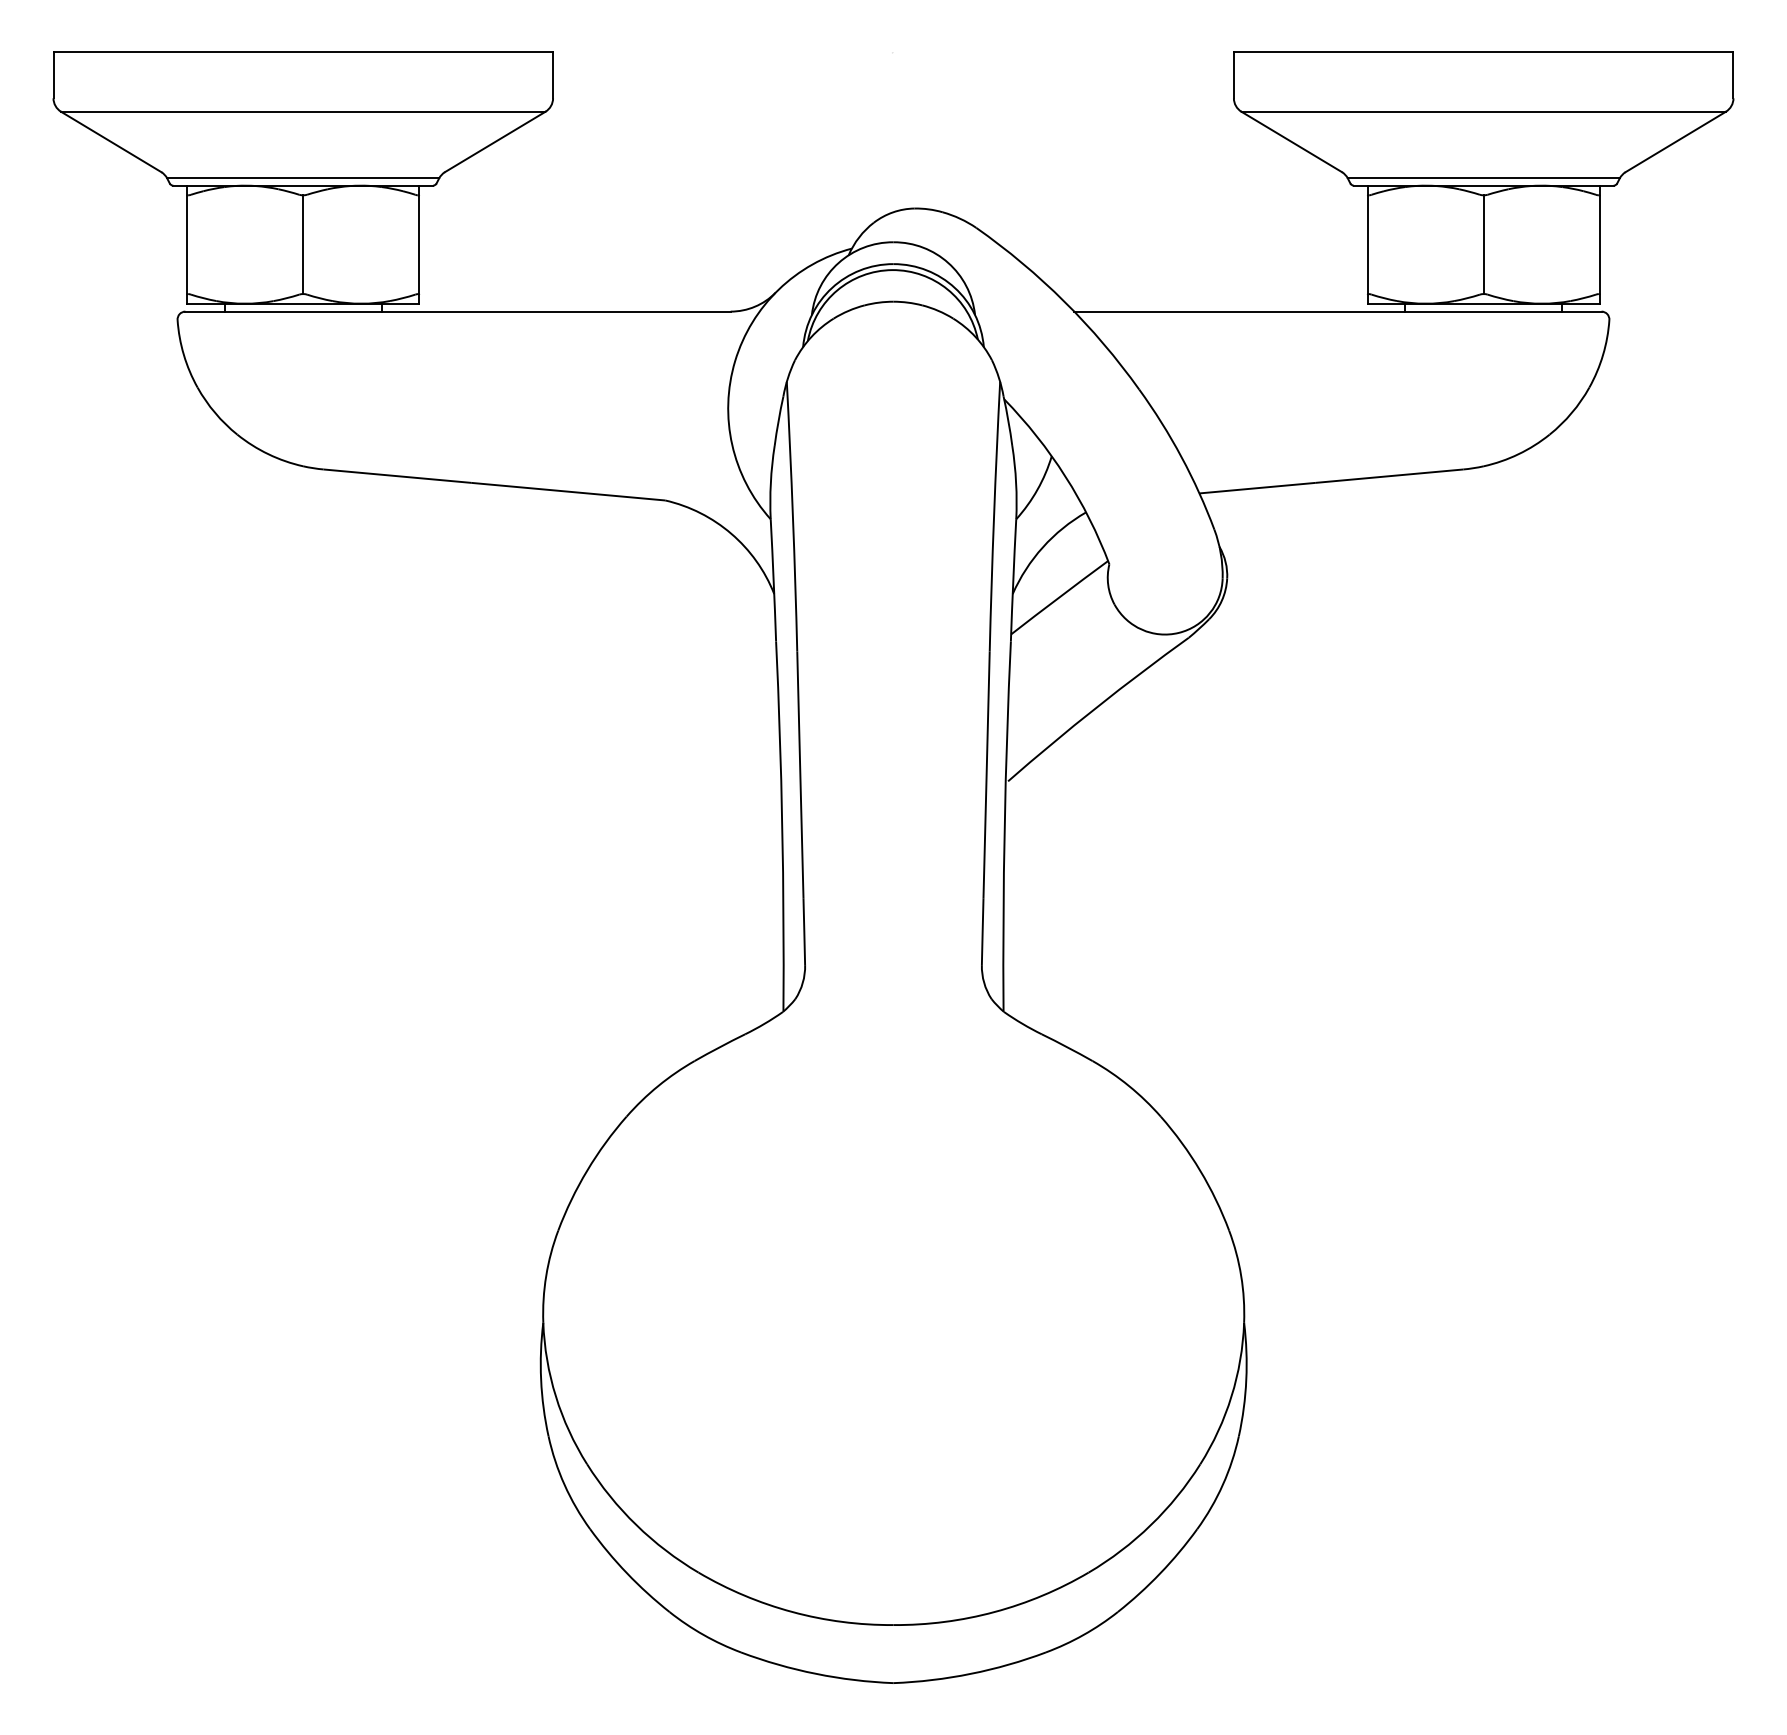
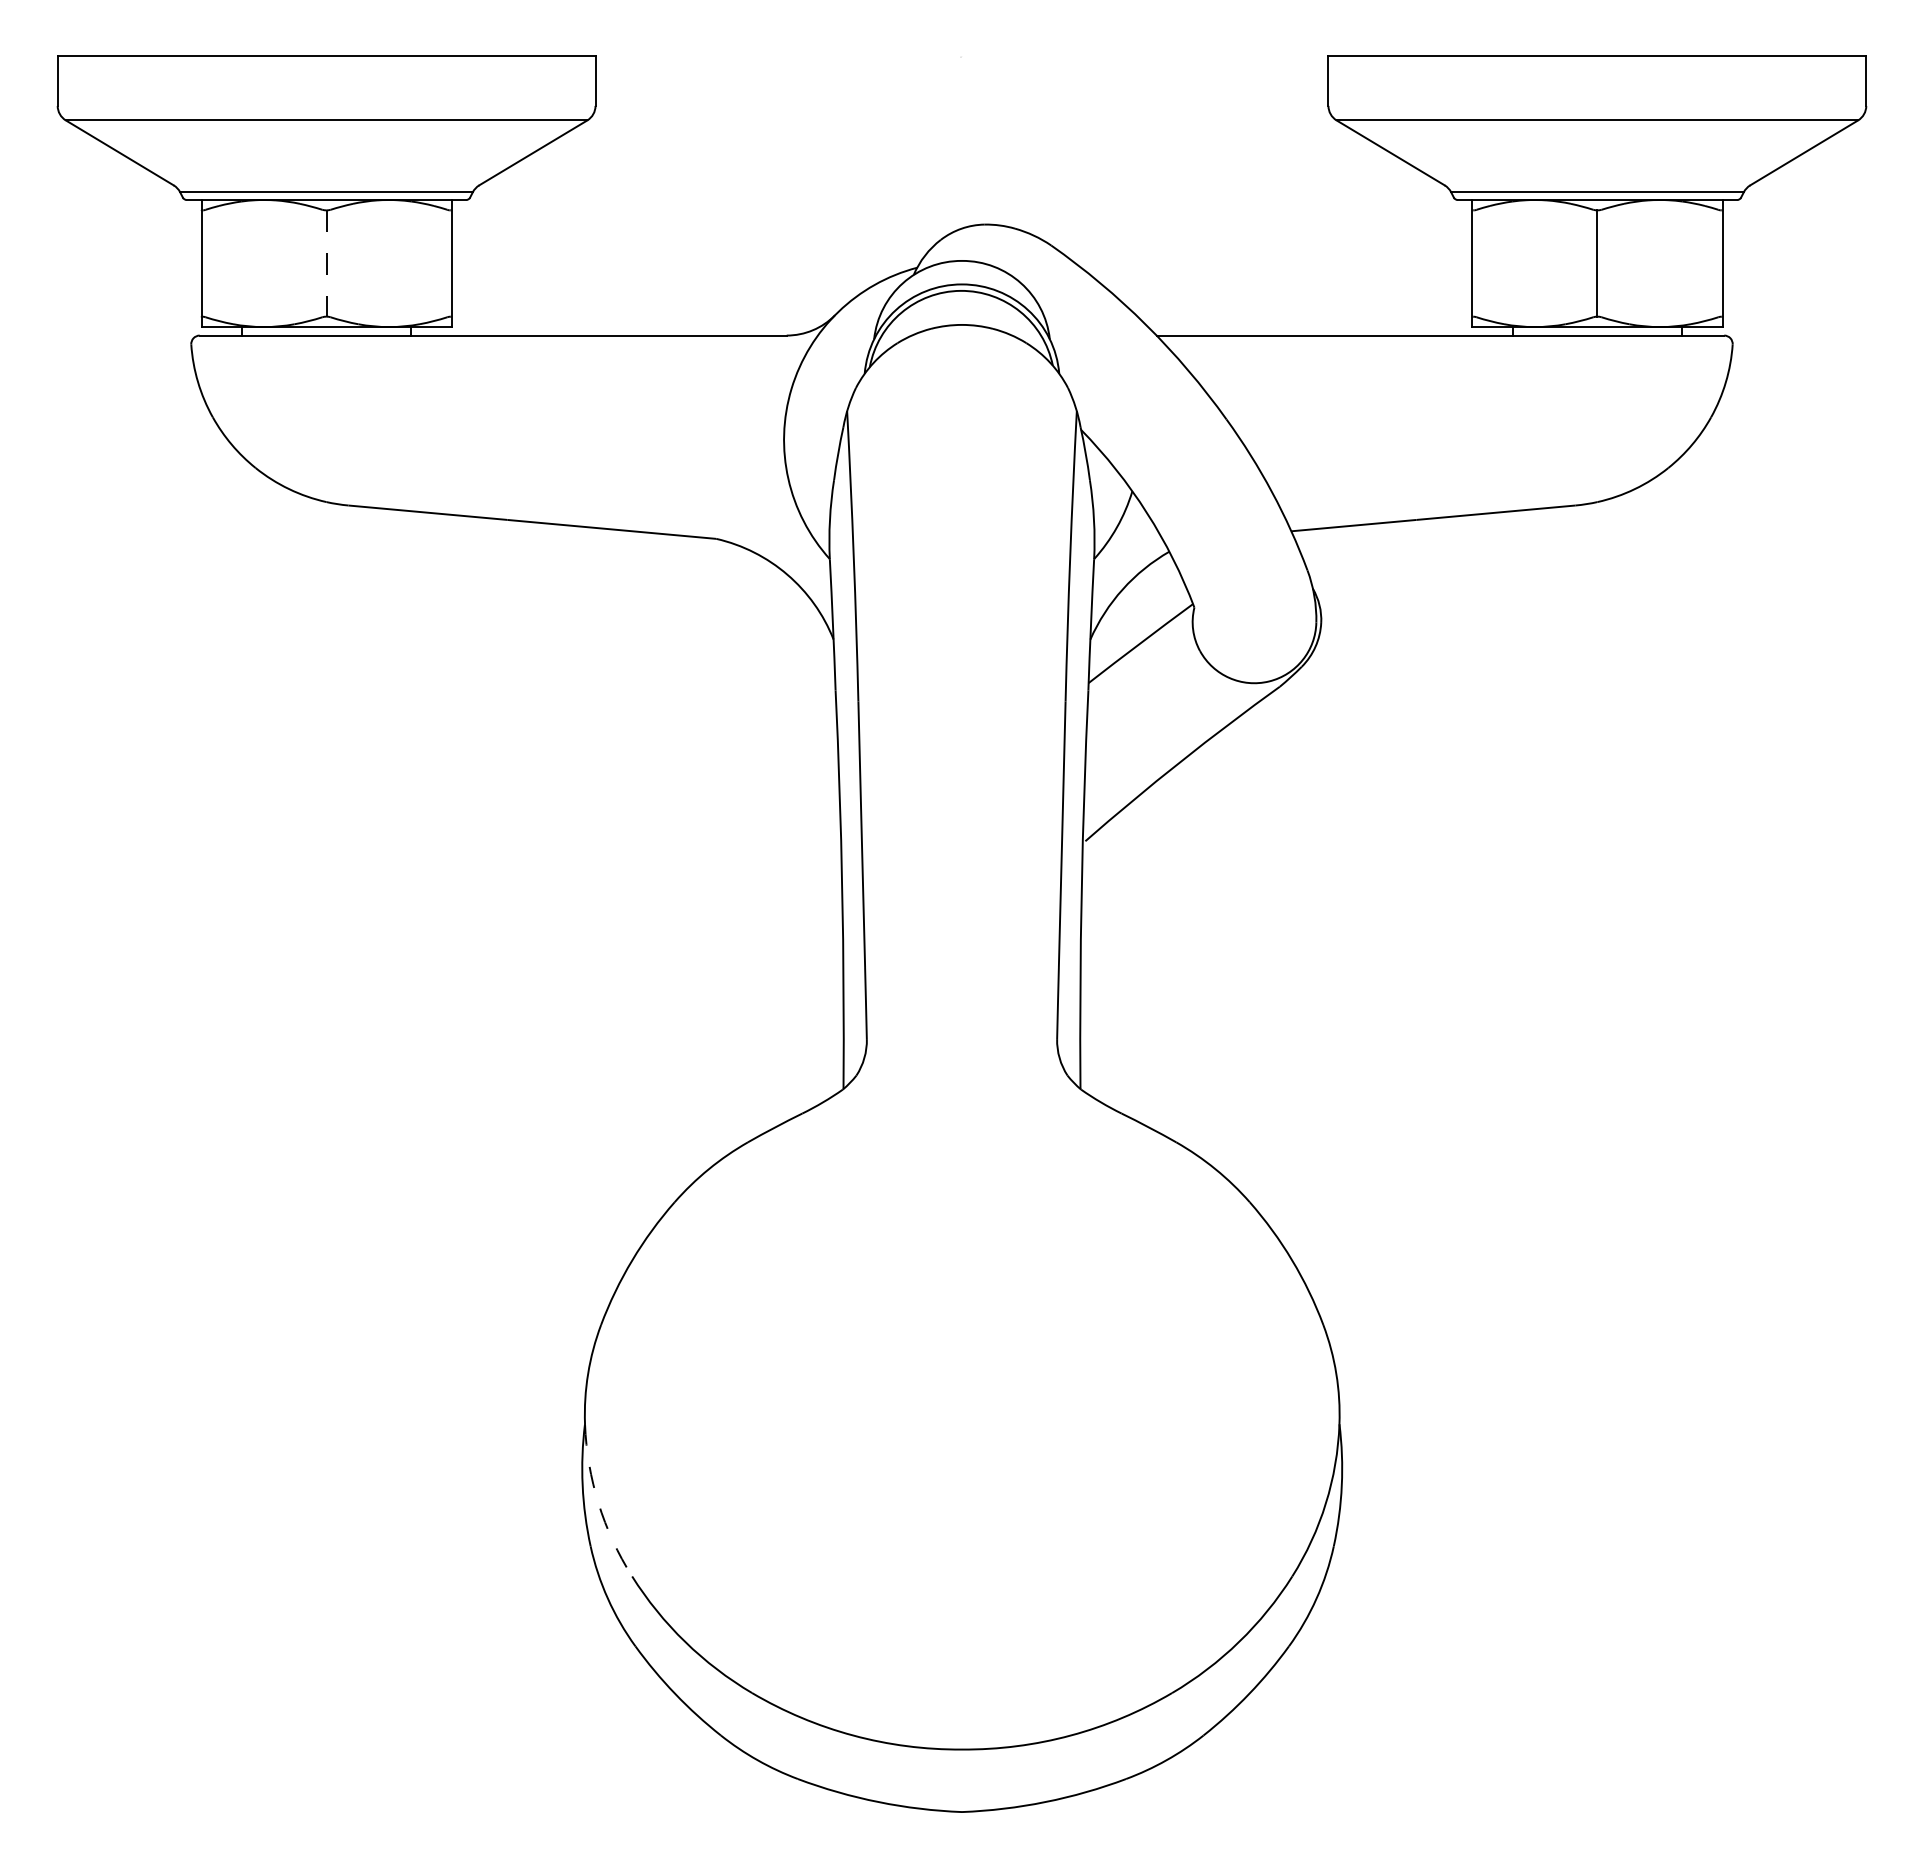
line: (303, 245) -> (326, 264), solid -> dashed
arc: (555, 1396) -> (598, 1503), solid -> dashed

